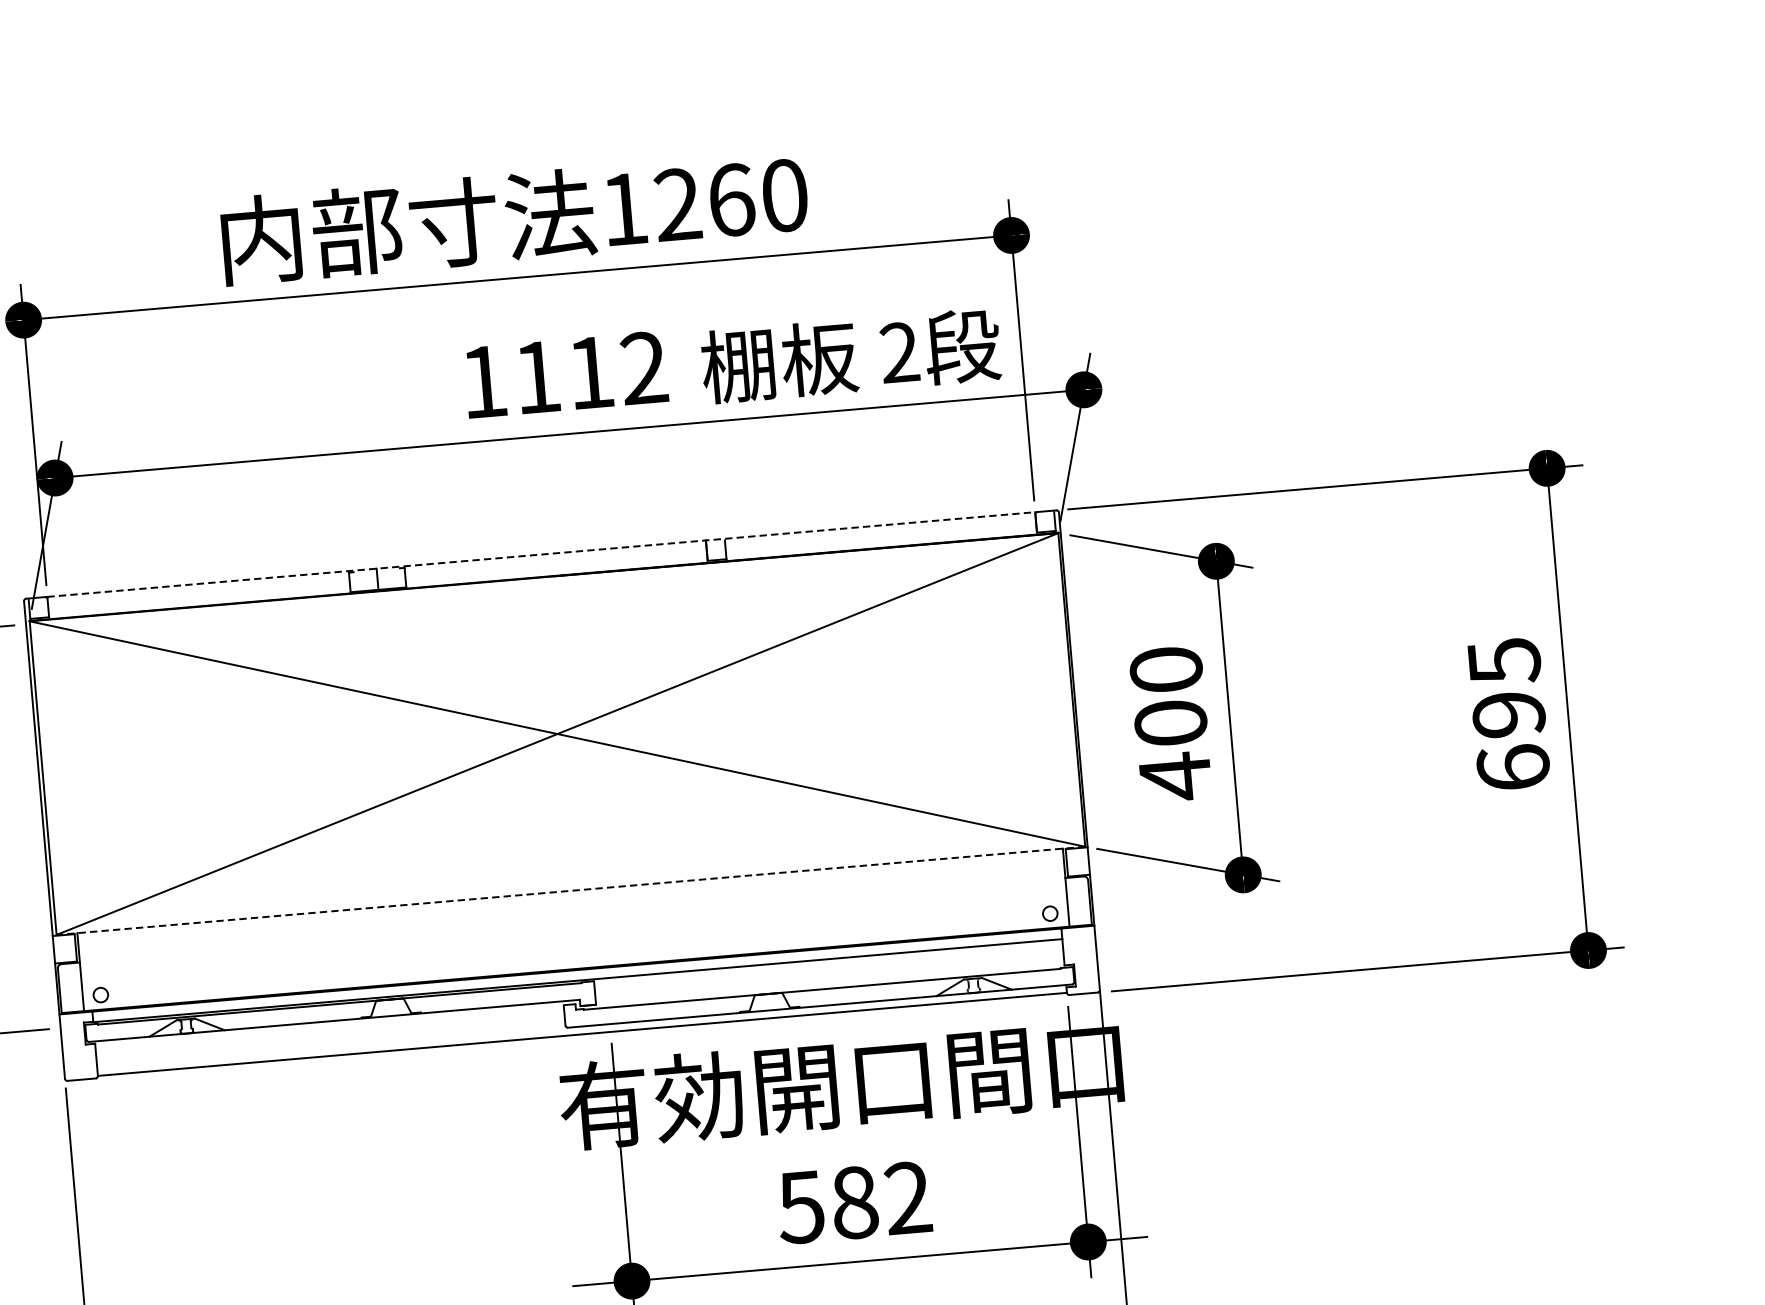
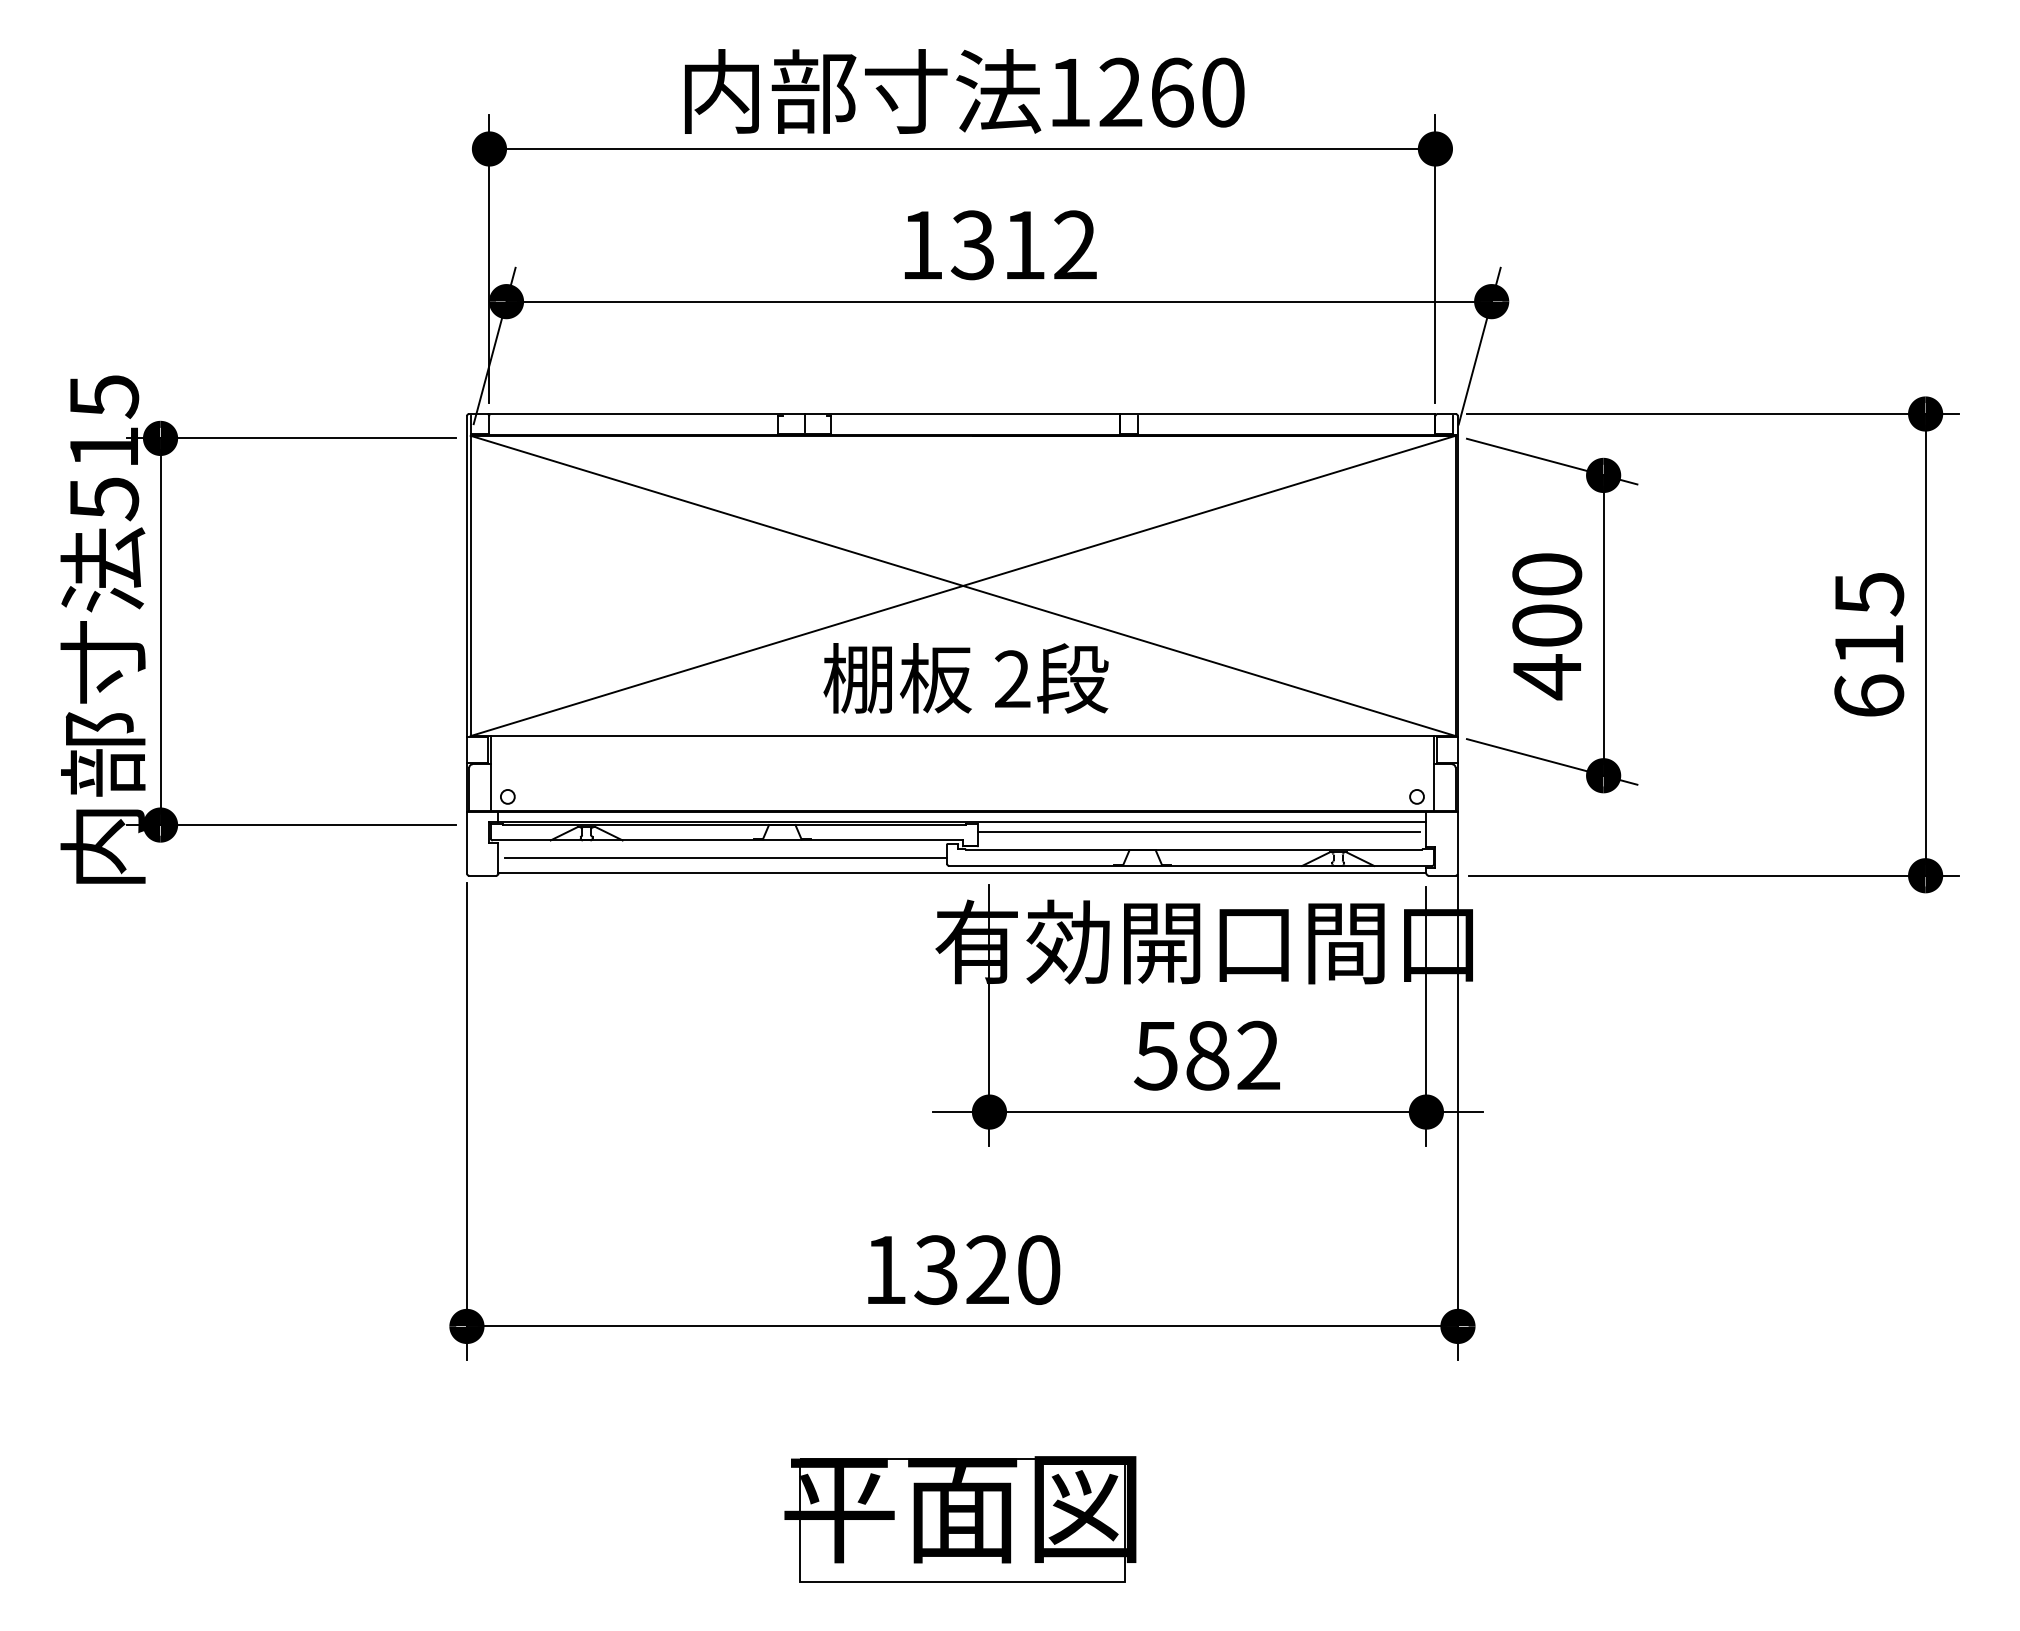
text: (850, 356) -> (965, 678), moved
text: (535, 377) -> (971, 245), 1112 -> 1312
line: (541, 555) -> (962, 414), dashed -> solid
text: (1509, 715) -> (1869, 645), 695 -> 615
line: (571, 891) -> (963, 736), dashed -> solid
line: (825, 970) -> (1198, 832), added
line: (333, 1038) -> (725, 857), added

